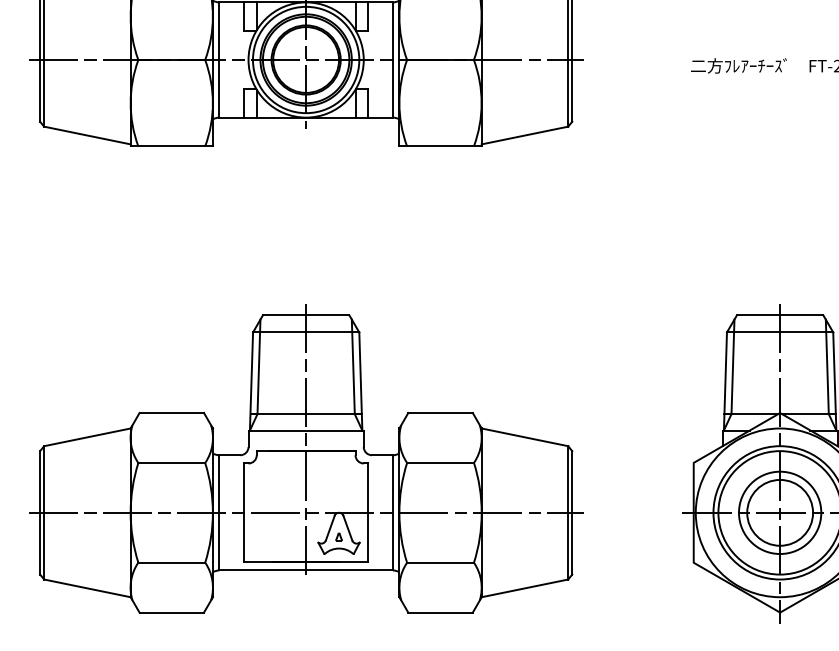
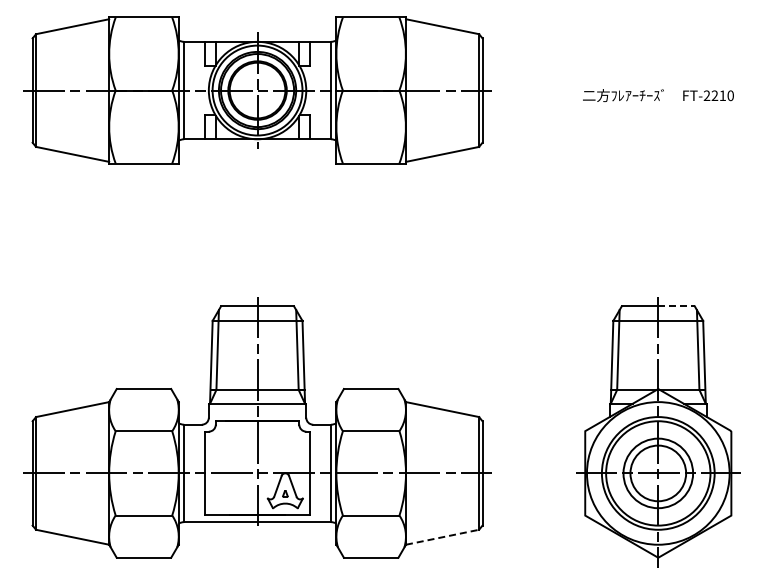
line: (802, 315) -> (677, 306), solid -> dashed
line: (526, 588) -> (443, 537), solid -> dashed

